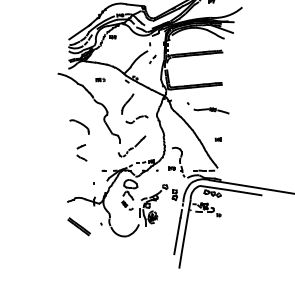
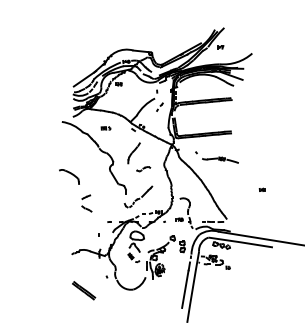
part: (136, 118) -> (143, 168), size x0.6
part: (79, 126) -> (69, 176), moved
part: (217, 139) -> (261, 189), moved
part: (79, 226) -> (84, 290), moved

